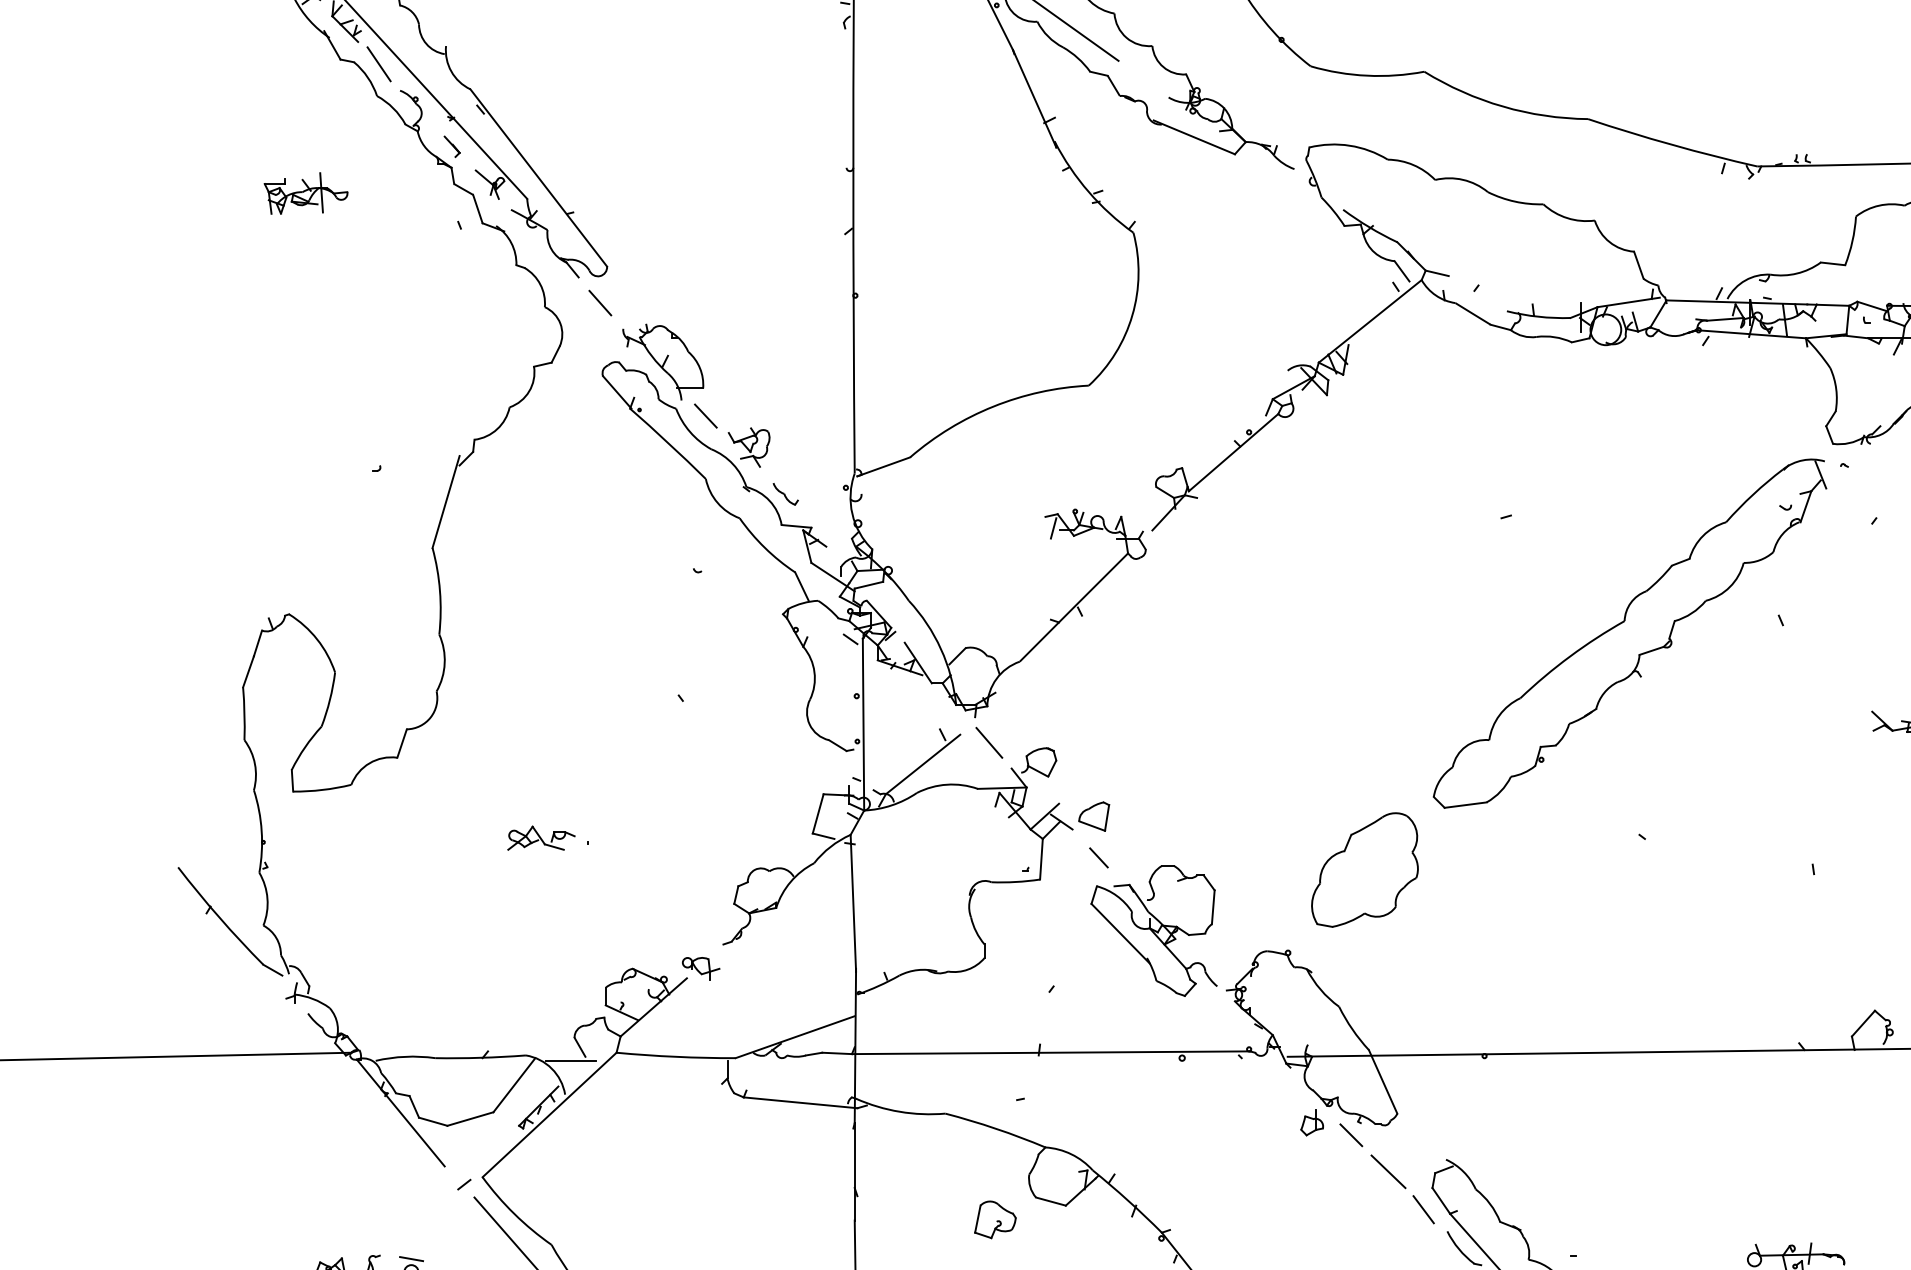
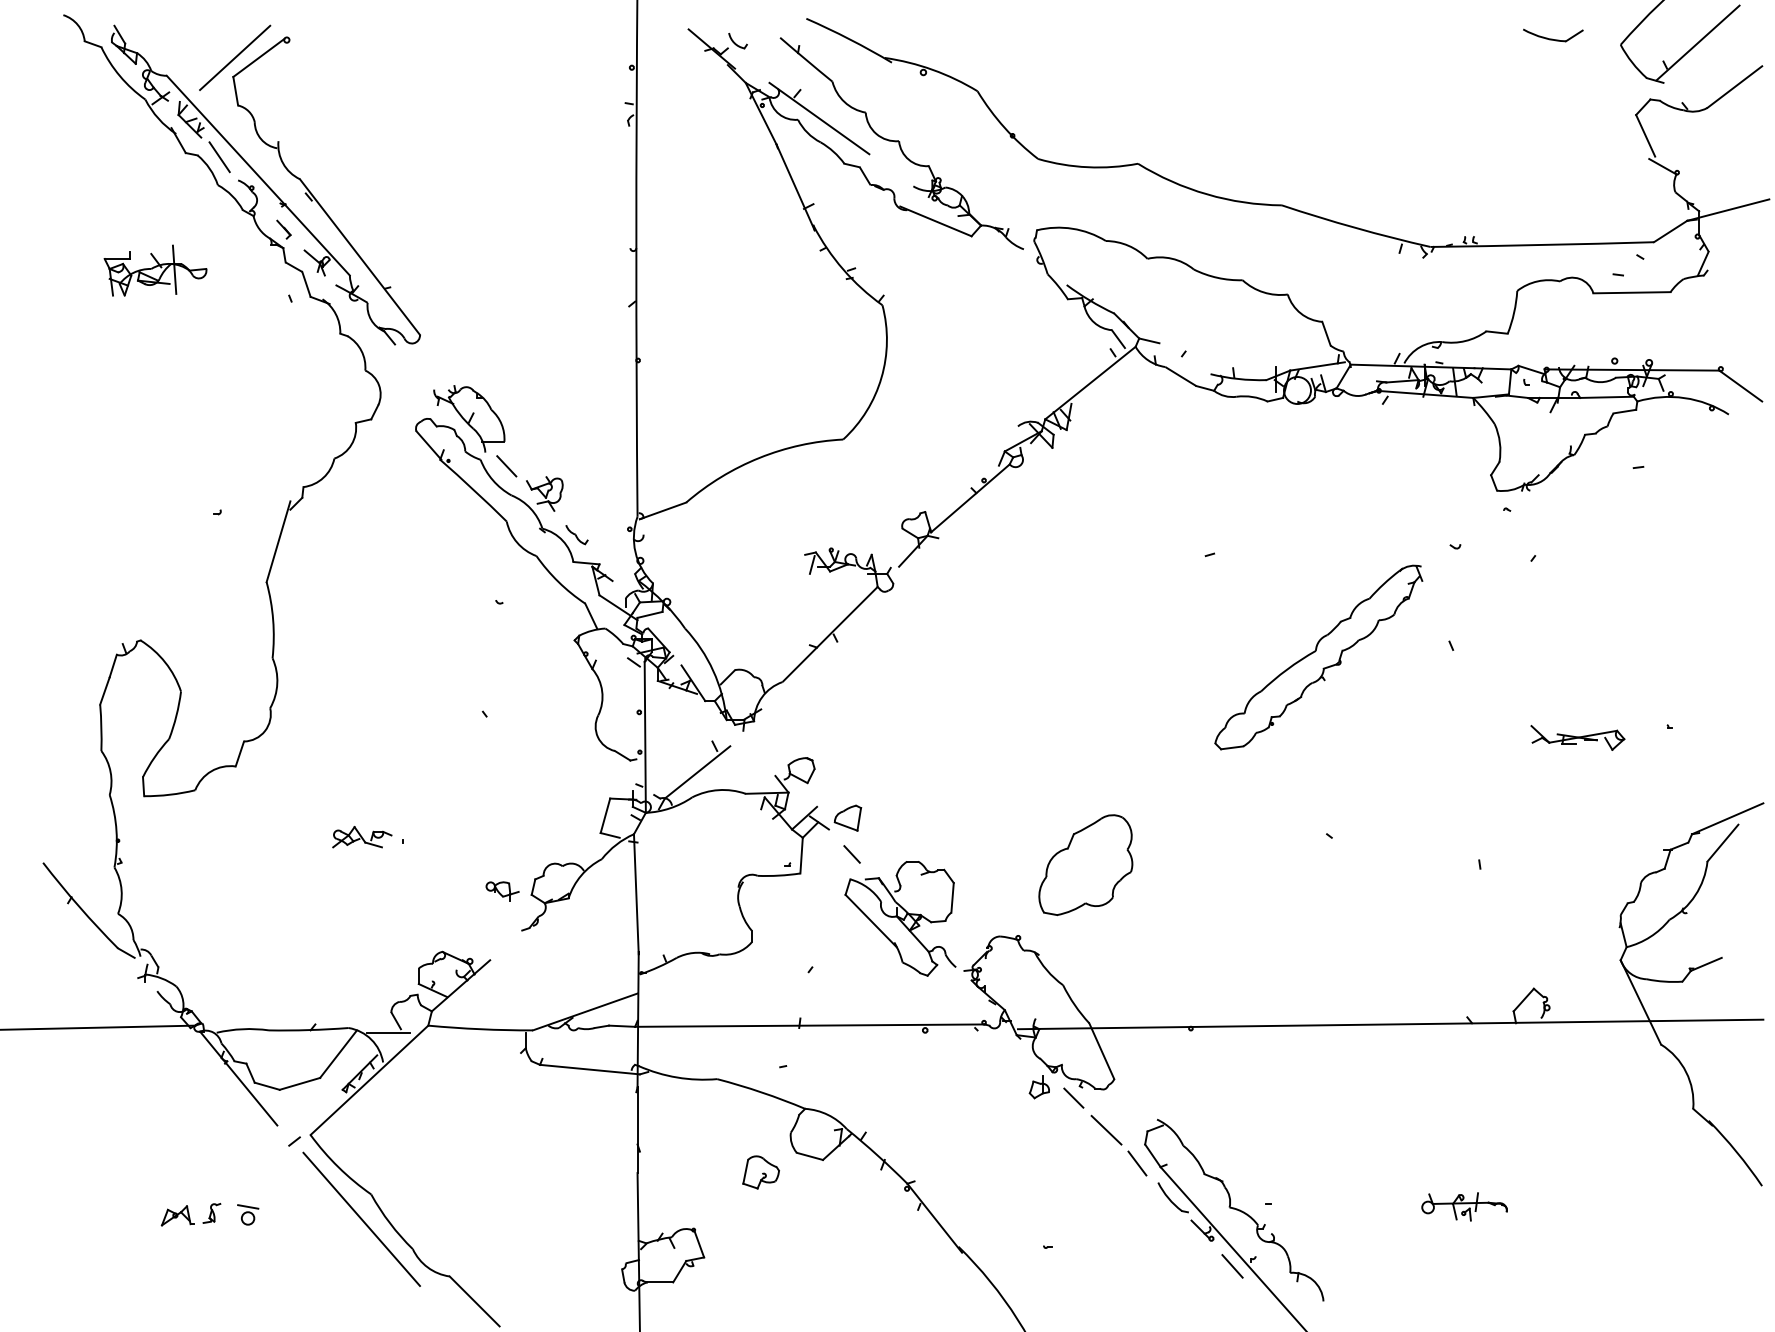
part: (306, 193) -> (155, 270), size x1.4
line: (599, 302) -> (413, 366), removed
part: (1629, 633) -> (1318, 657), size x0.6
line: (988, 742) -> (755, 753), removed
part: (701, 968) -> (502, 891), moved

